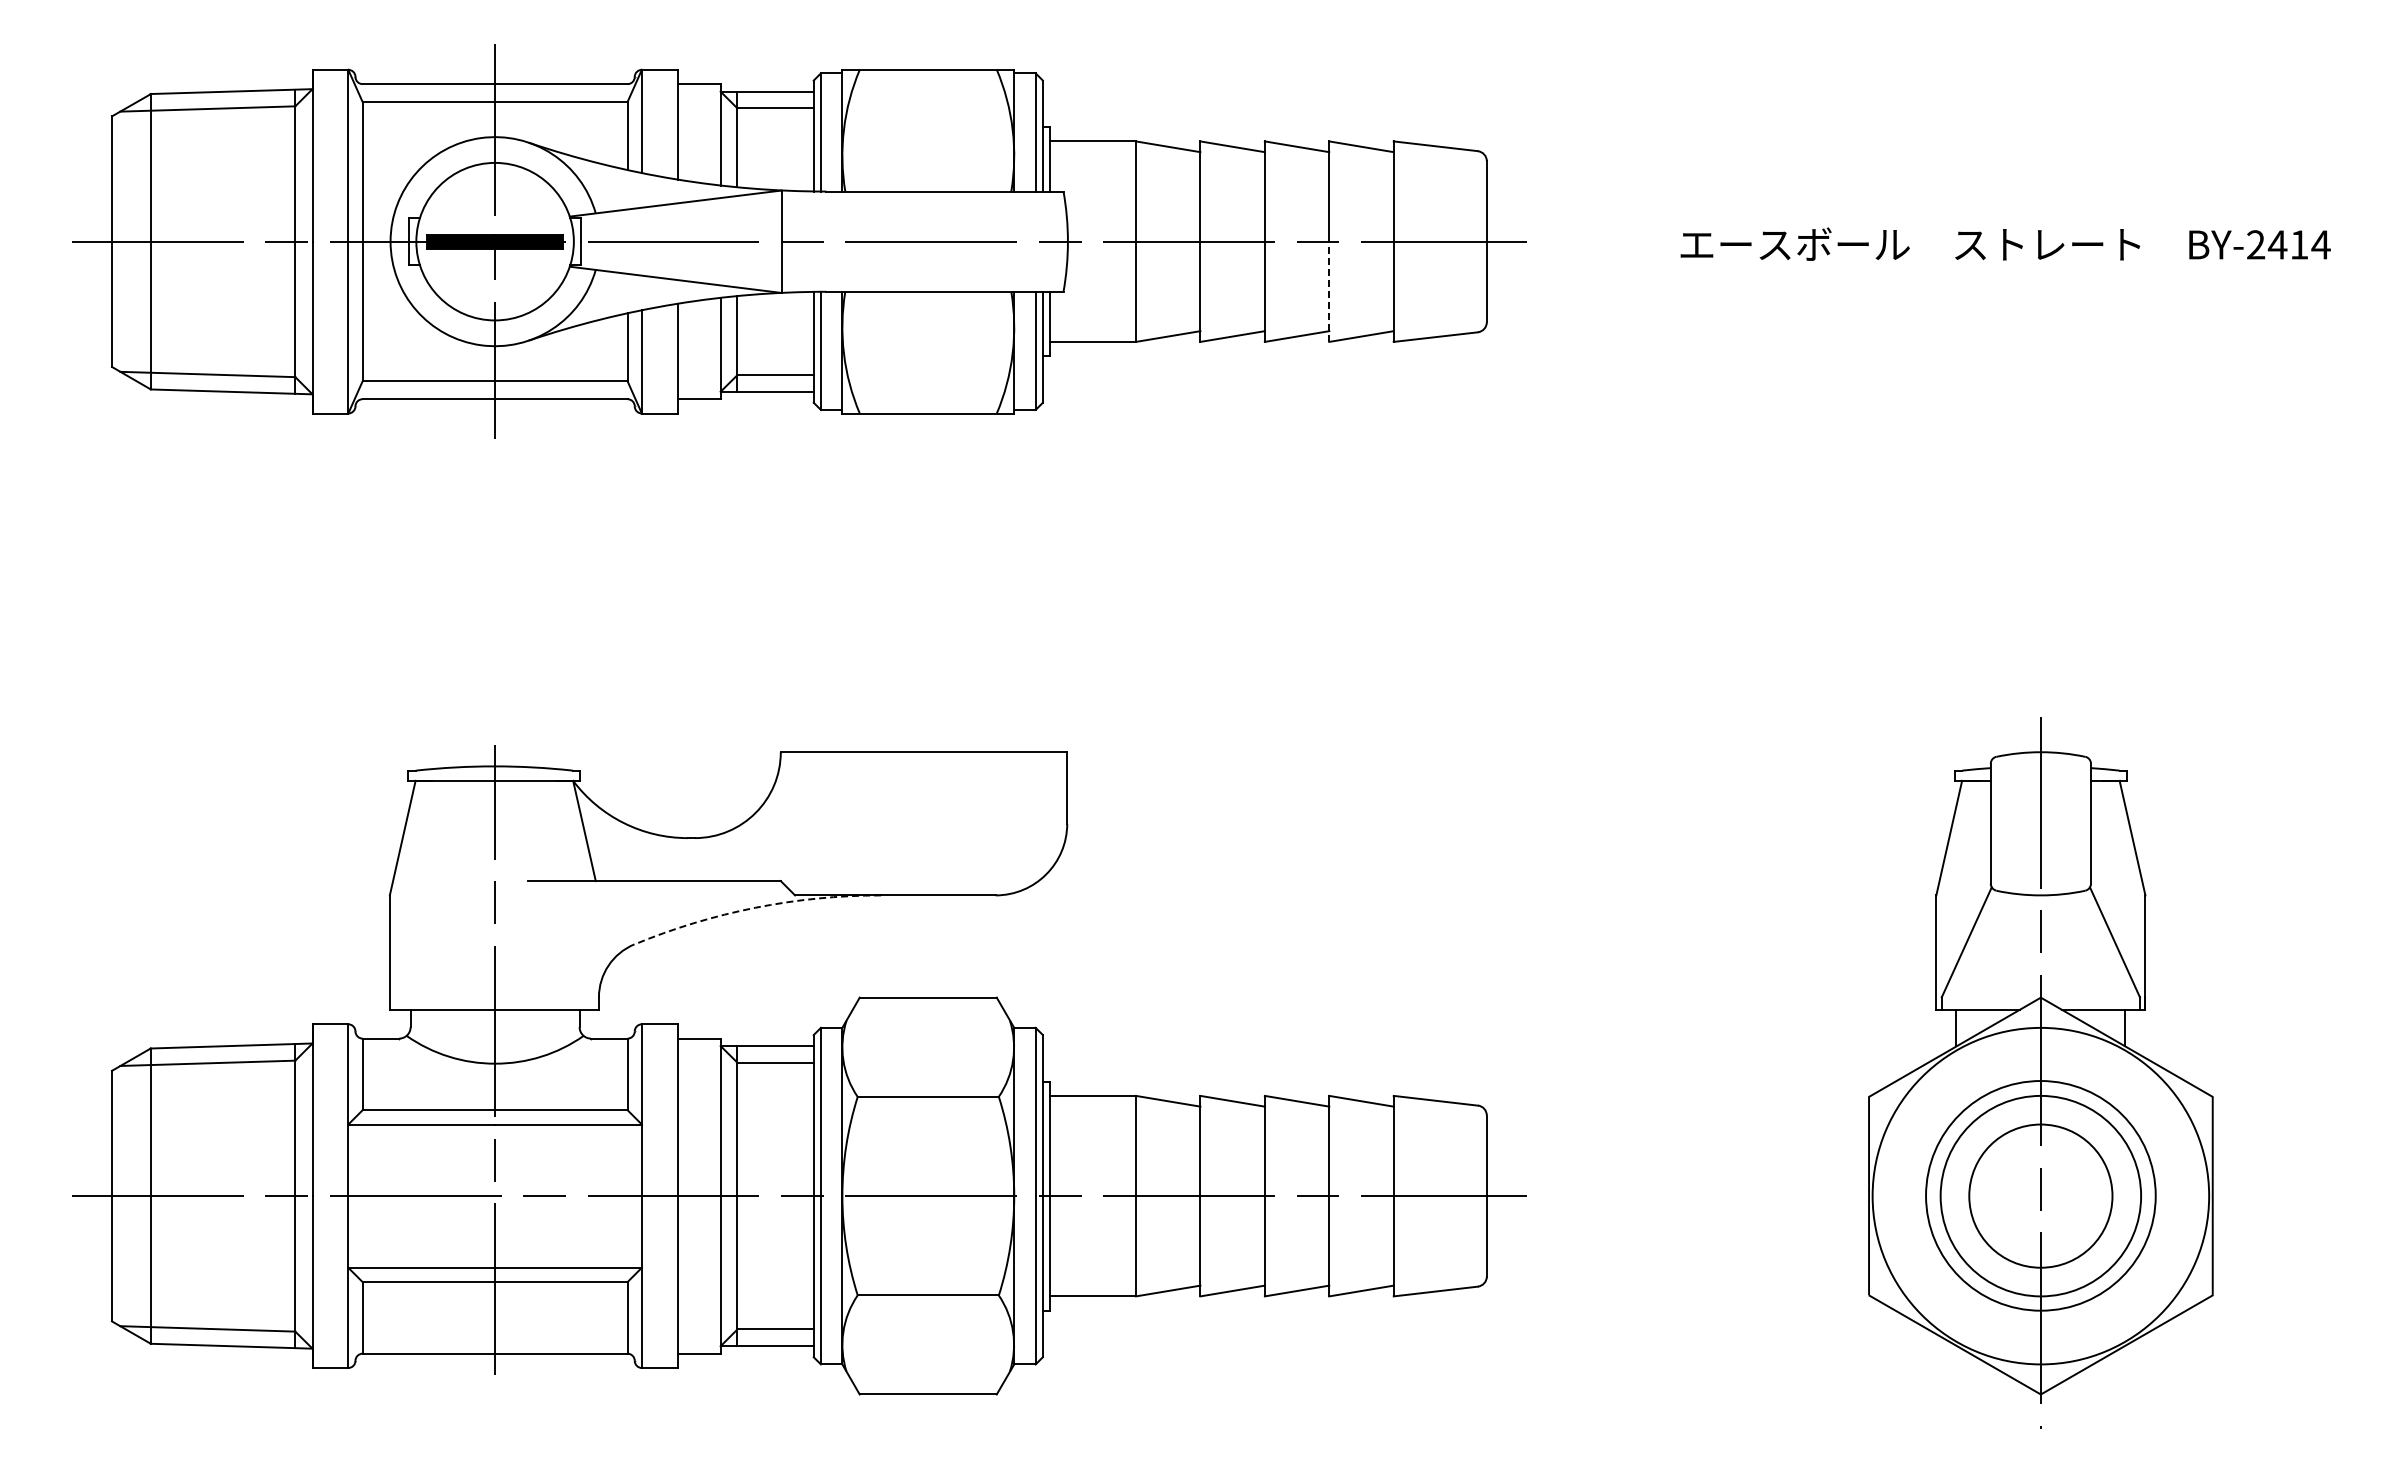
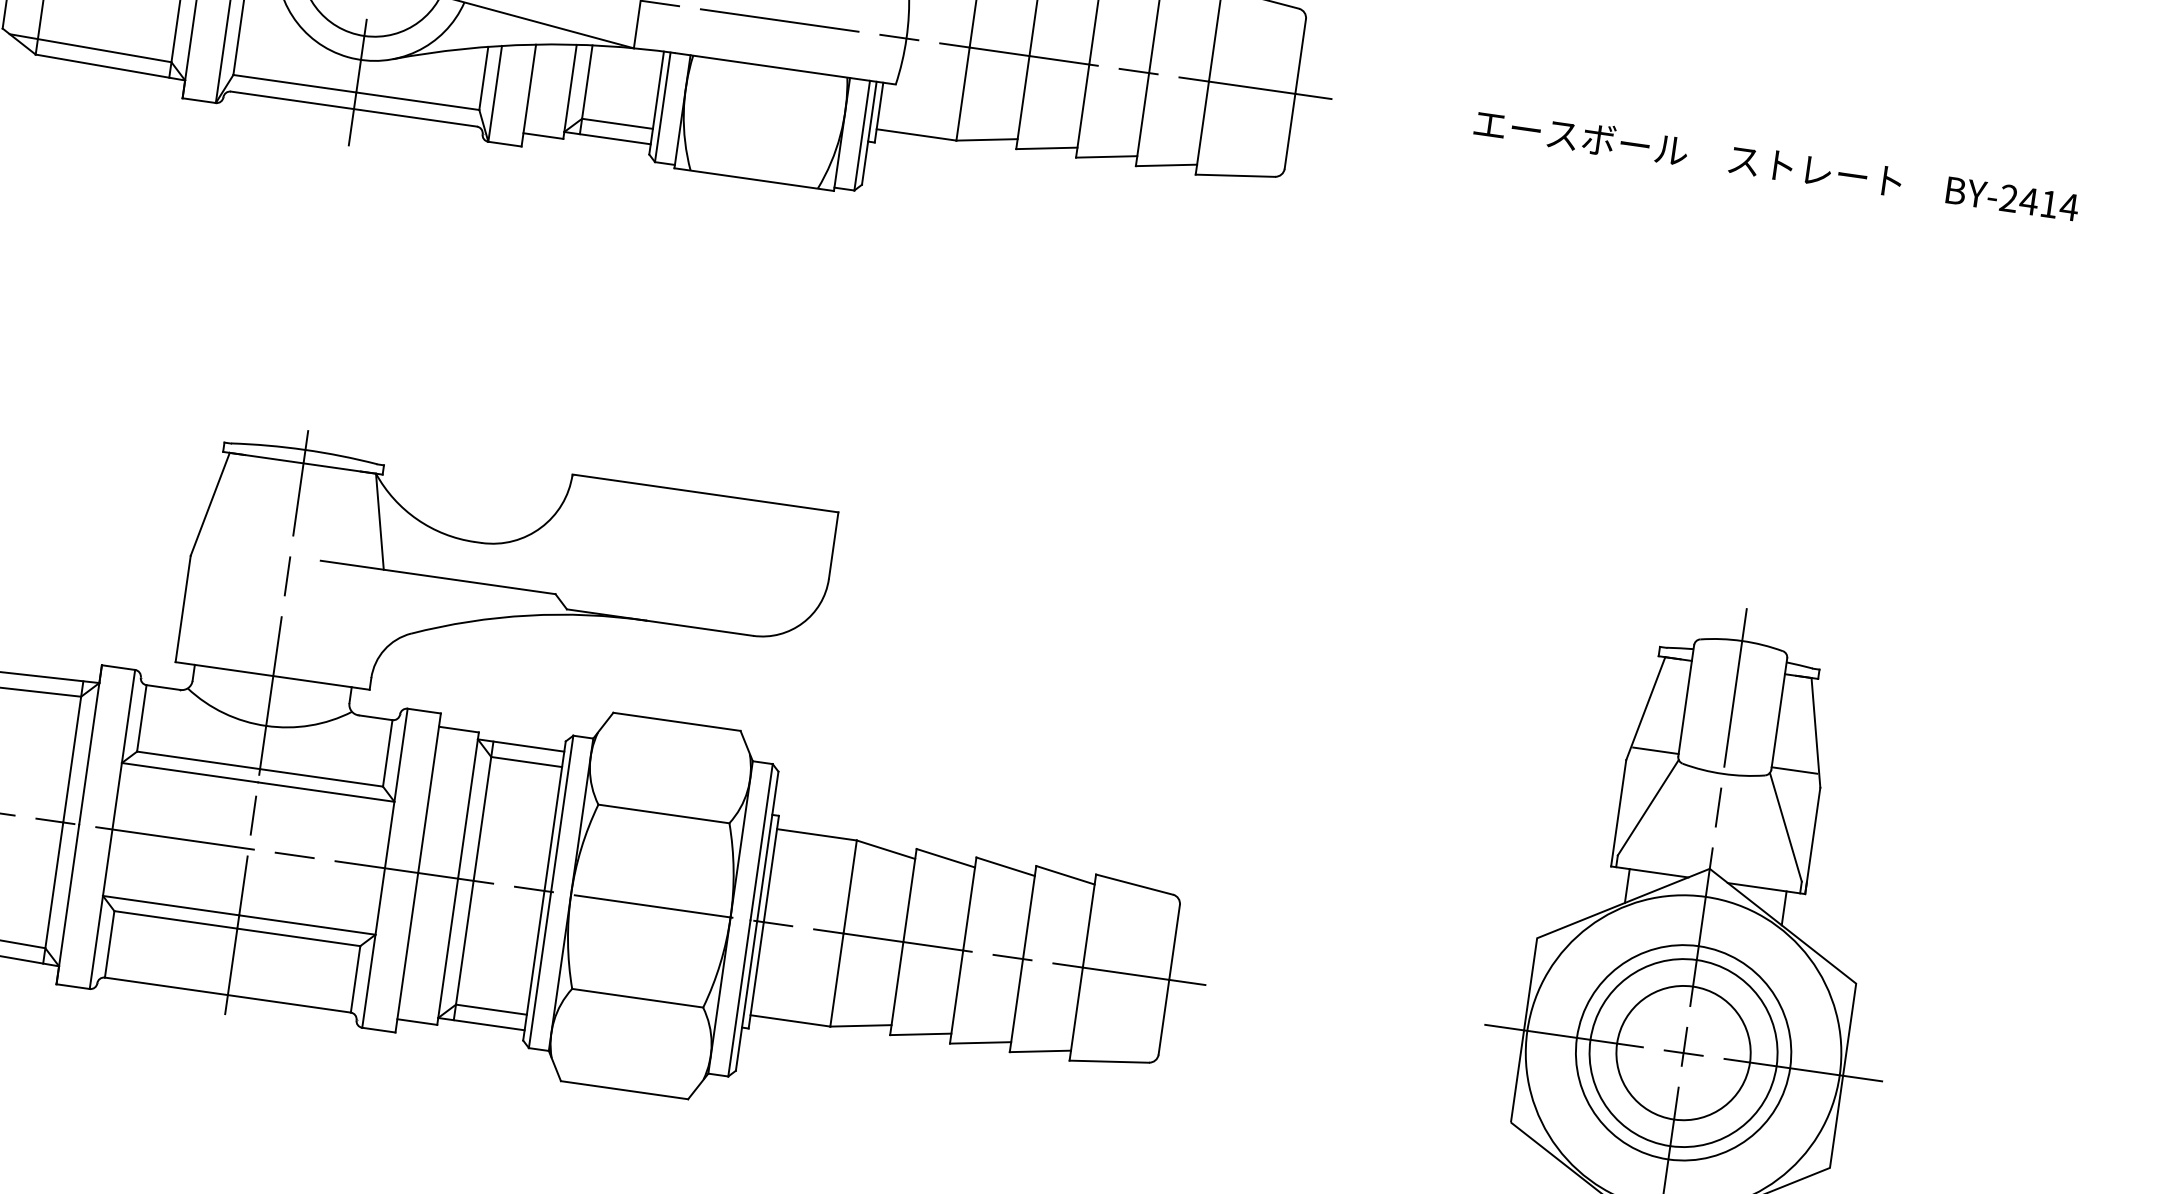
line: (1329, 291) -> (1142, 119), dashed -> solid
line: (1965, 881) -> (1655, 751), added
line: (2115, 881) -> (1794, 770), added
arc: (755, 907) -> (528, 615), dashed -> solid
line: (2040, 1196) -> (1683, 1053), added

